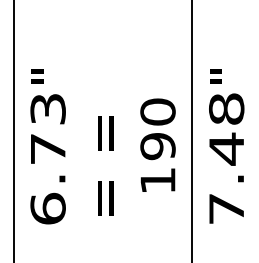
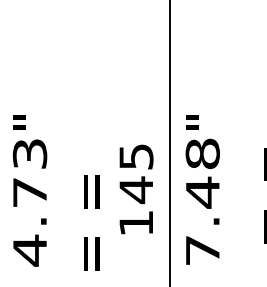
text: (158, 129) -> (136, 173), 190 -> 145
text: (105, 165) -> (91, 222), moved
text: (47, 208) -> (29, 250), 6.73 -> 4.73

